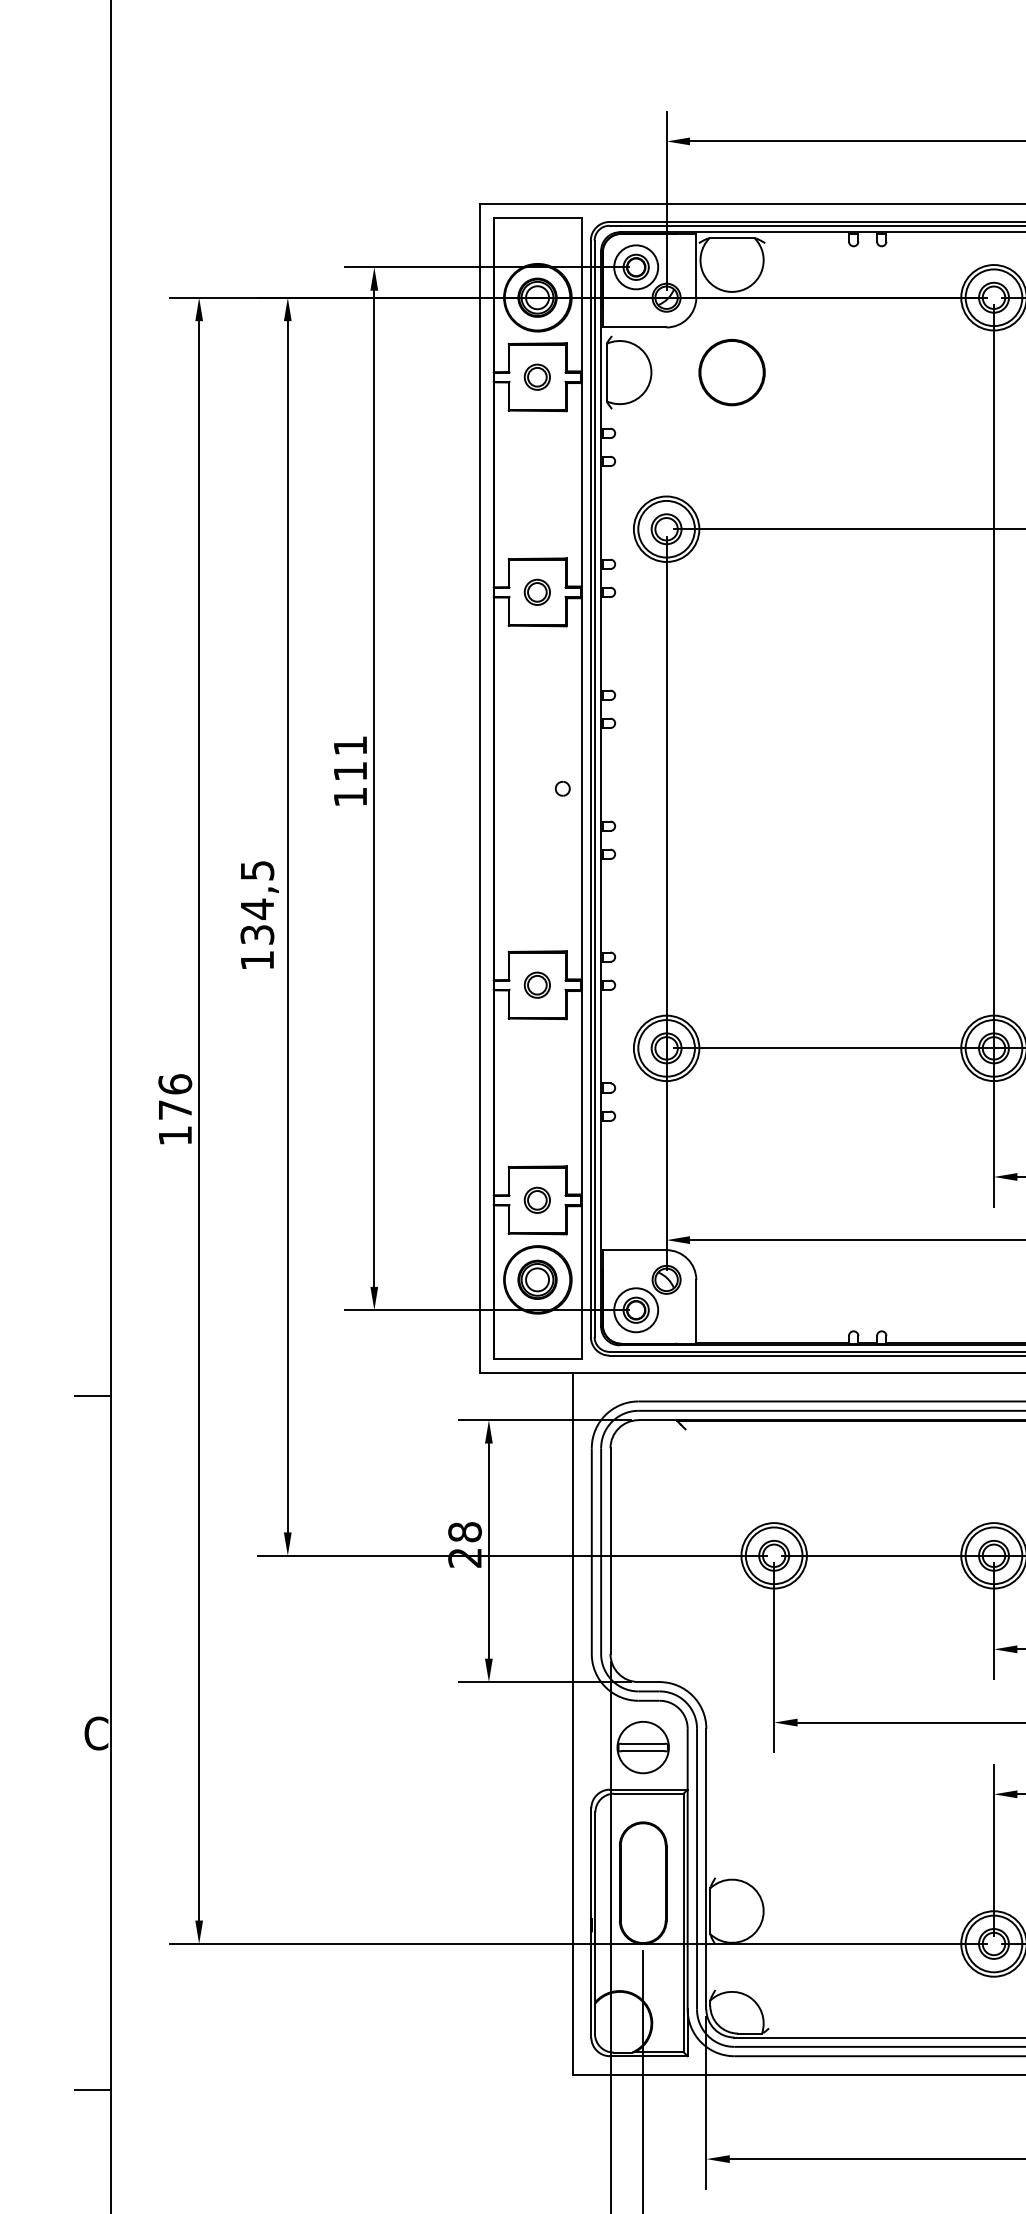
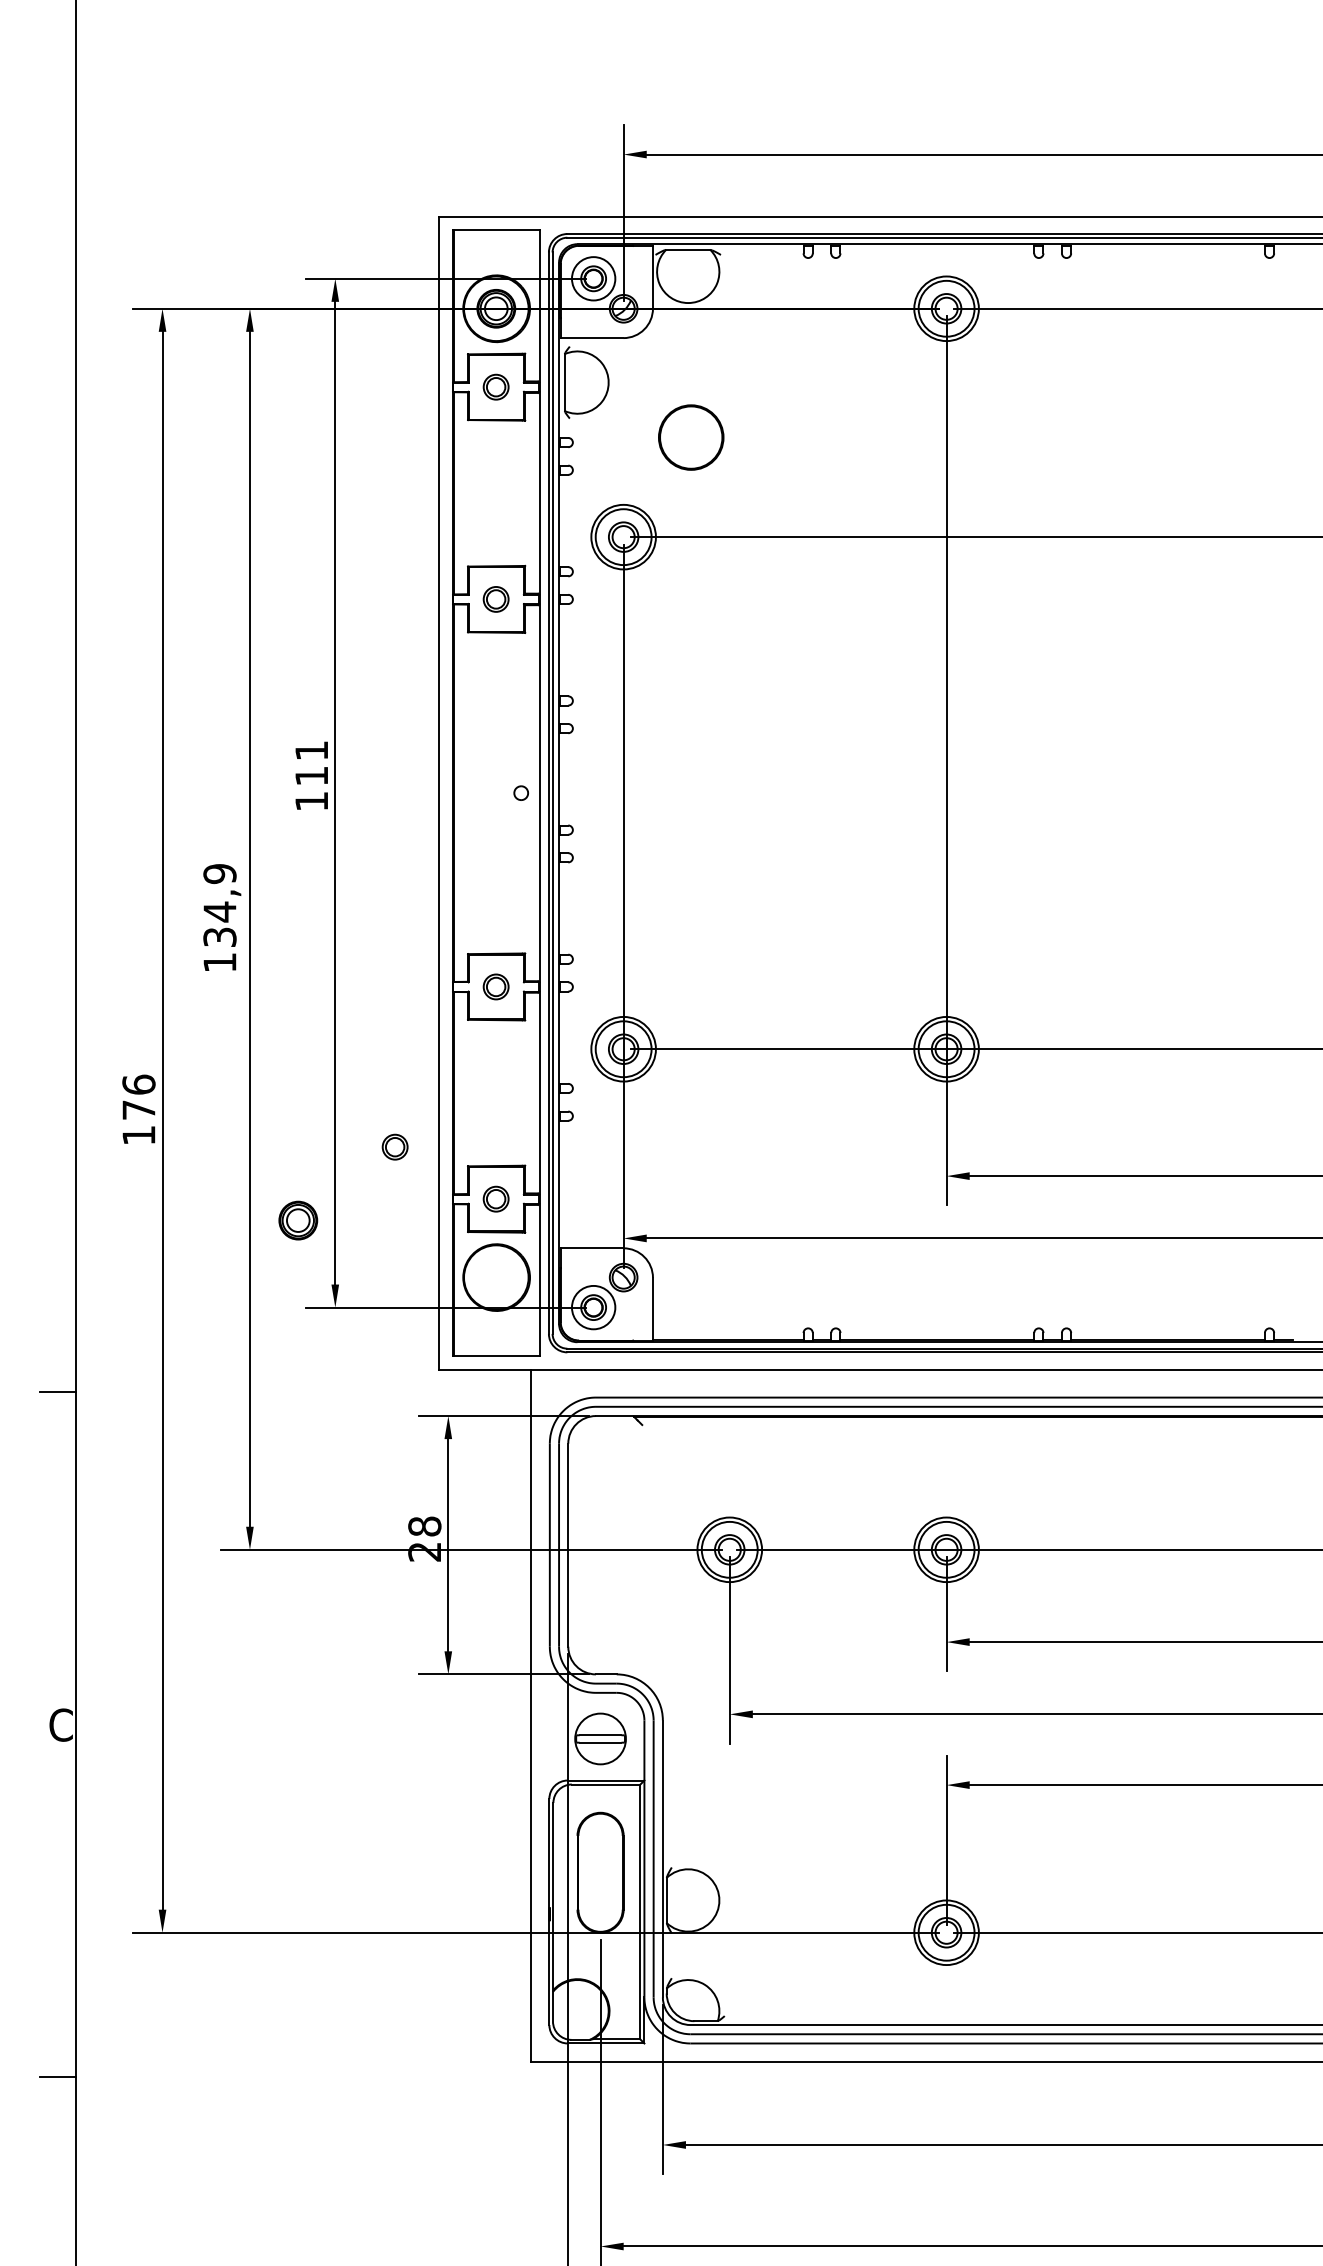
circle: (732, 372) -> (691, 437), moved
text: (256, 871) -> (219, 874), 134,5 -> 134,9
part: (434, 1146) -> (394, 1146), added
part: (537, 1279) -> (298, 1220), moved

